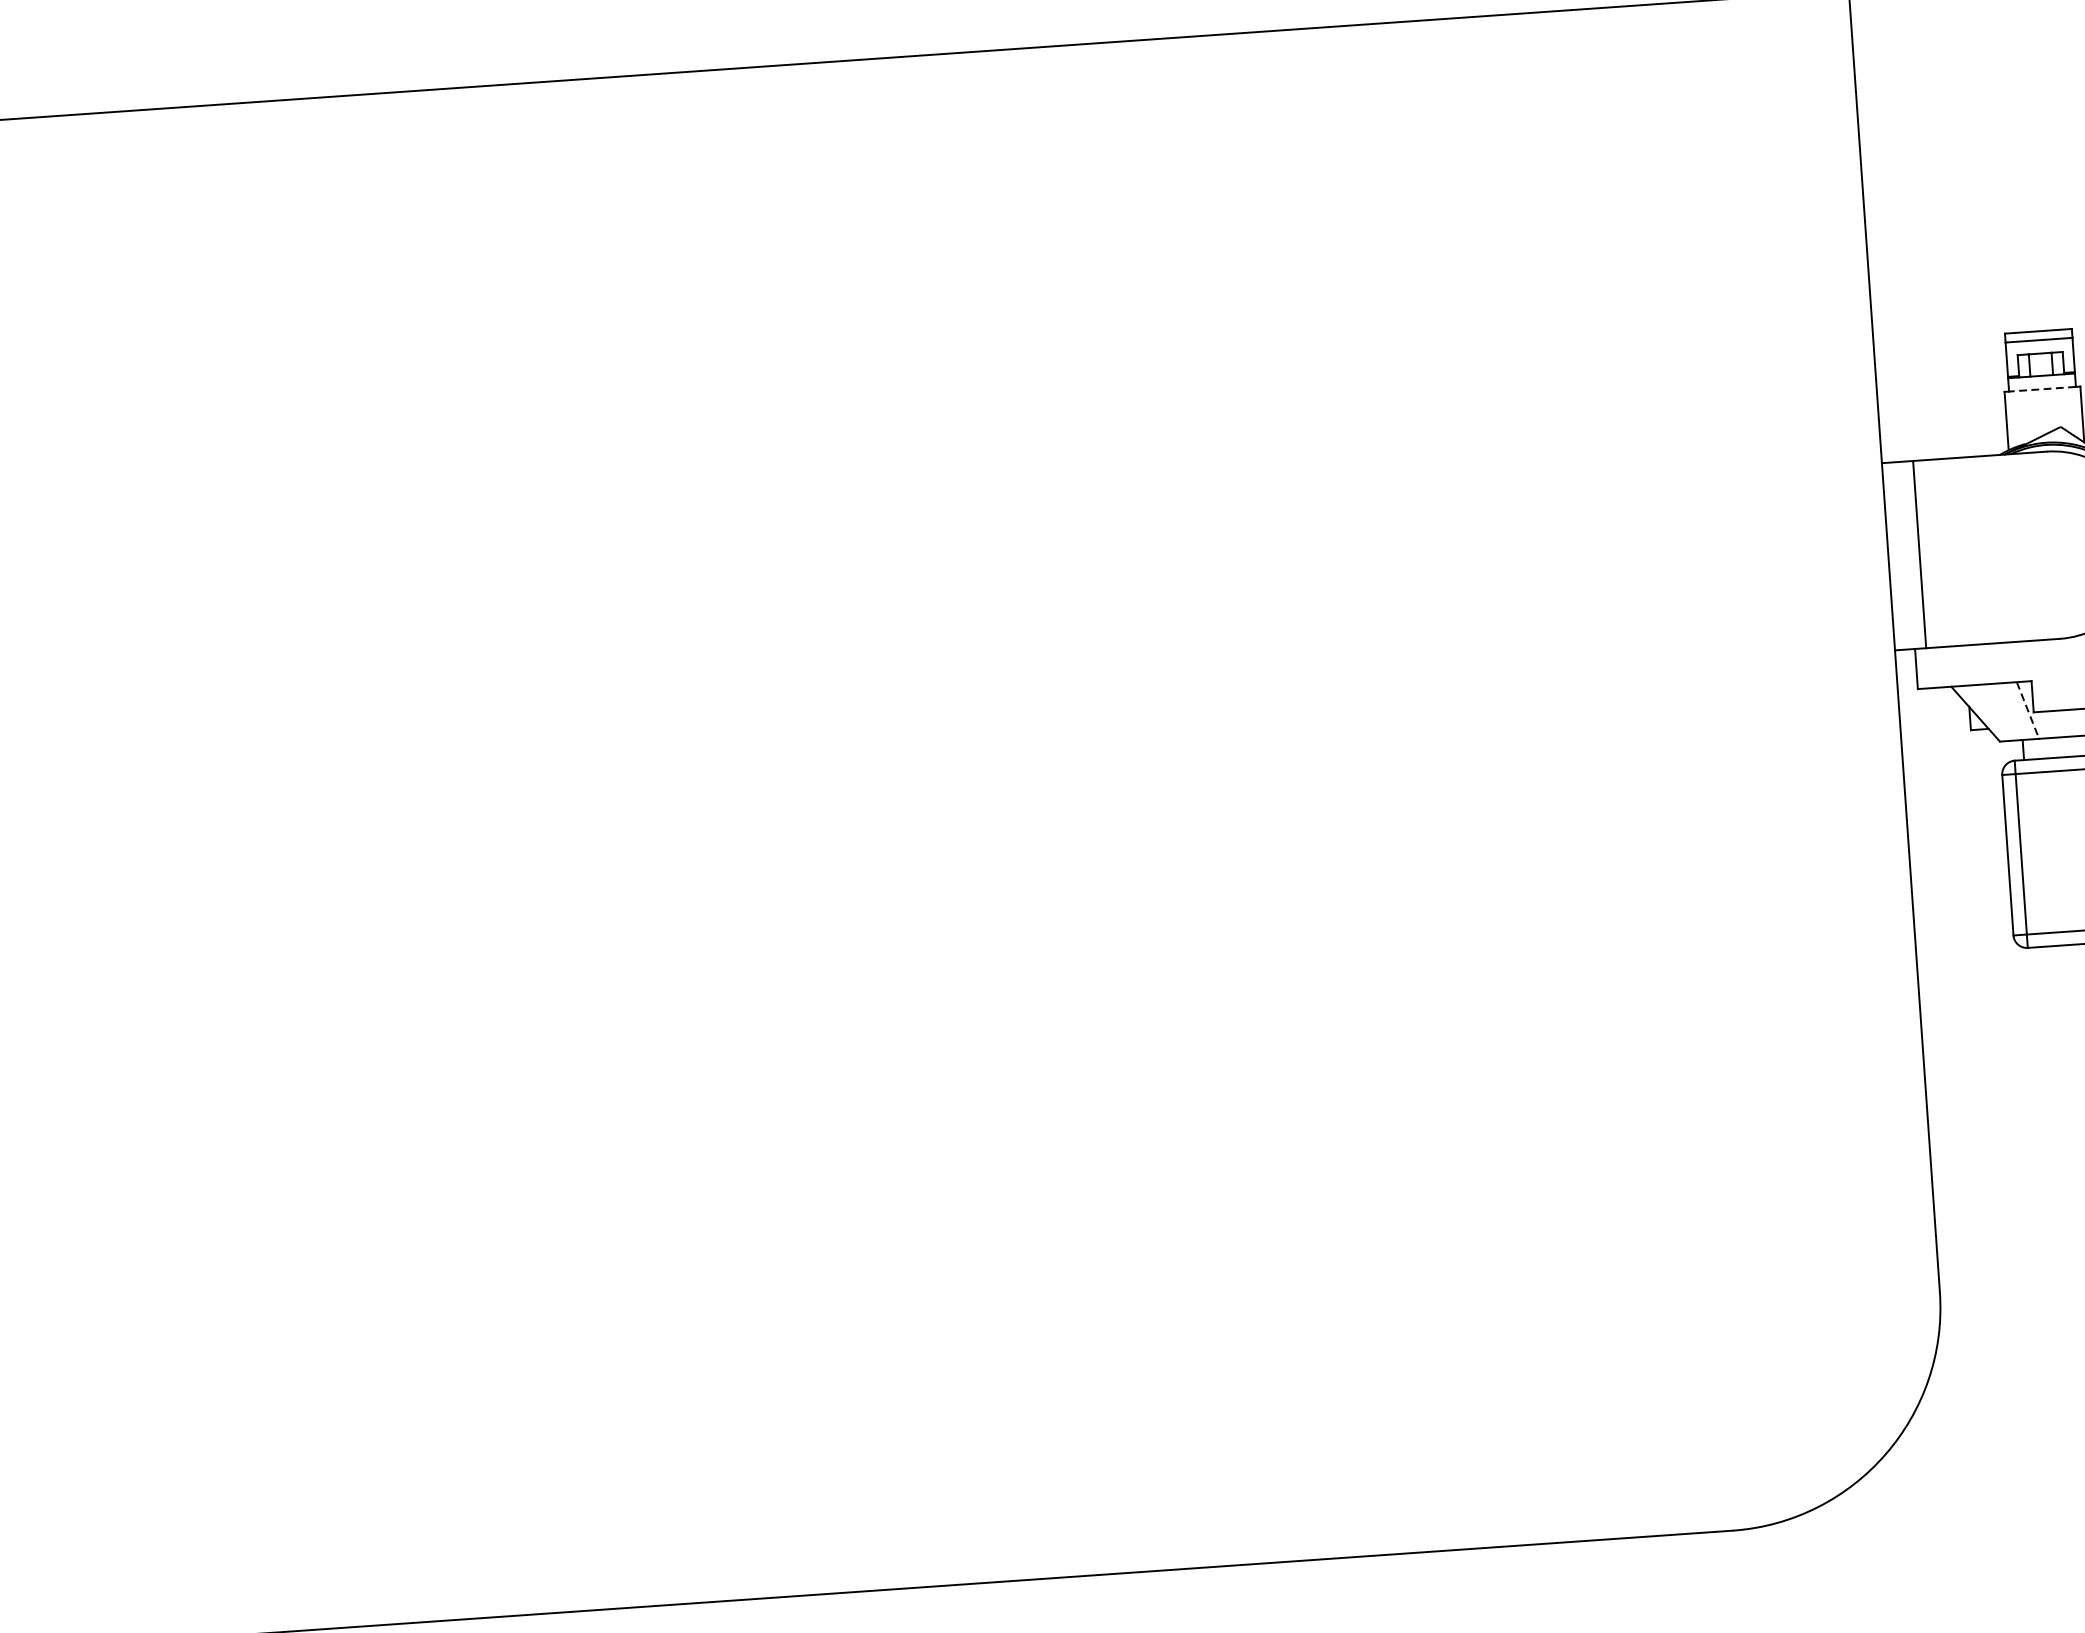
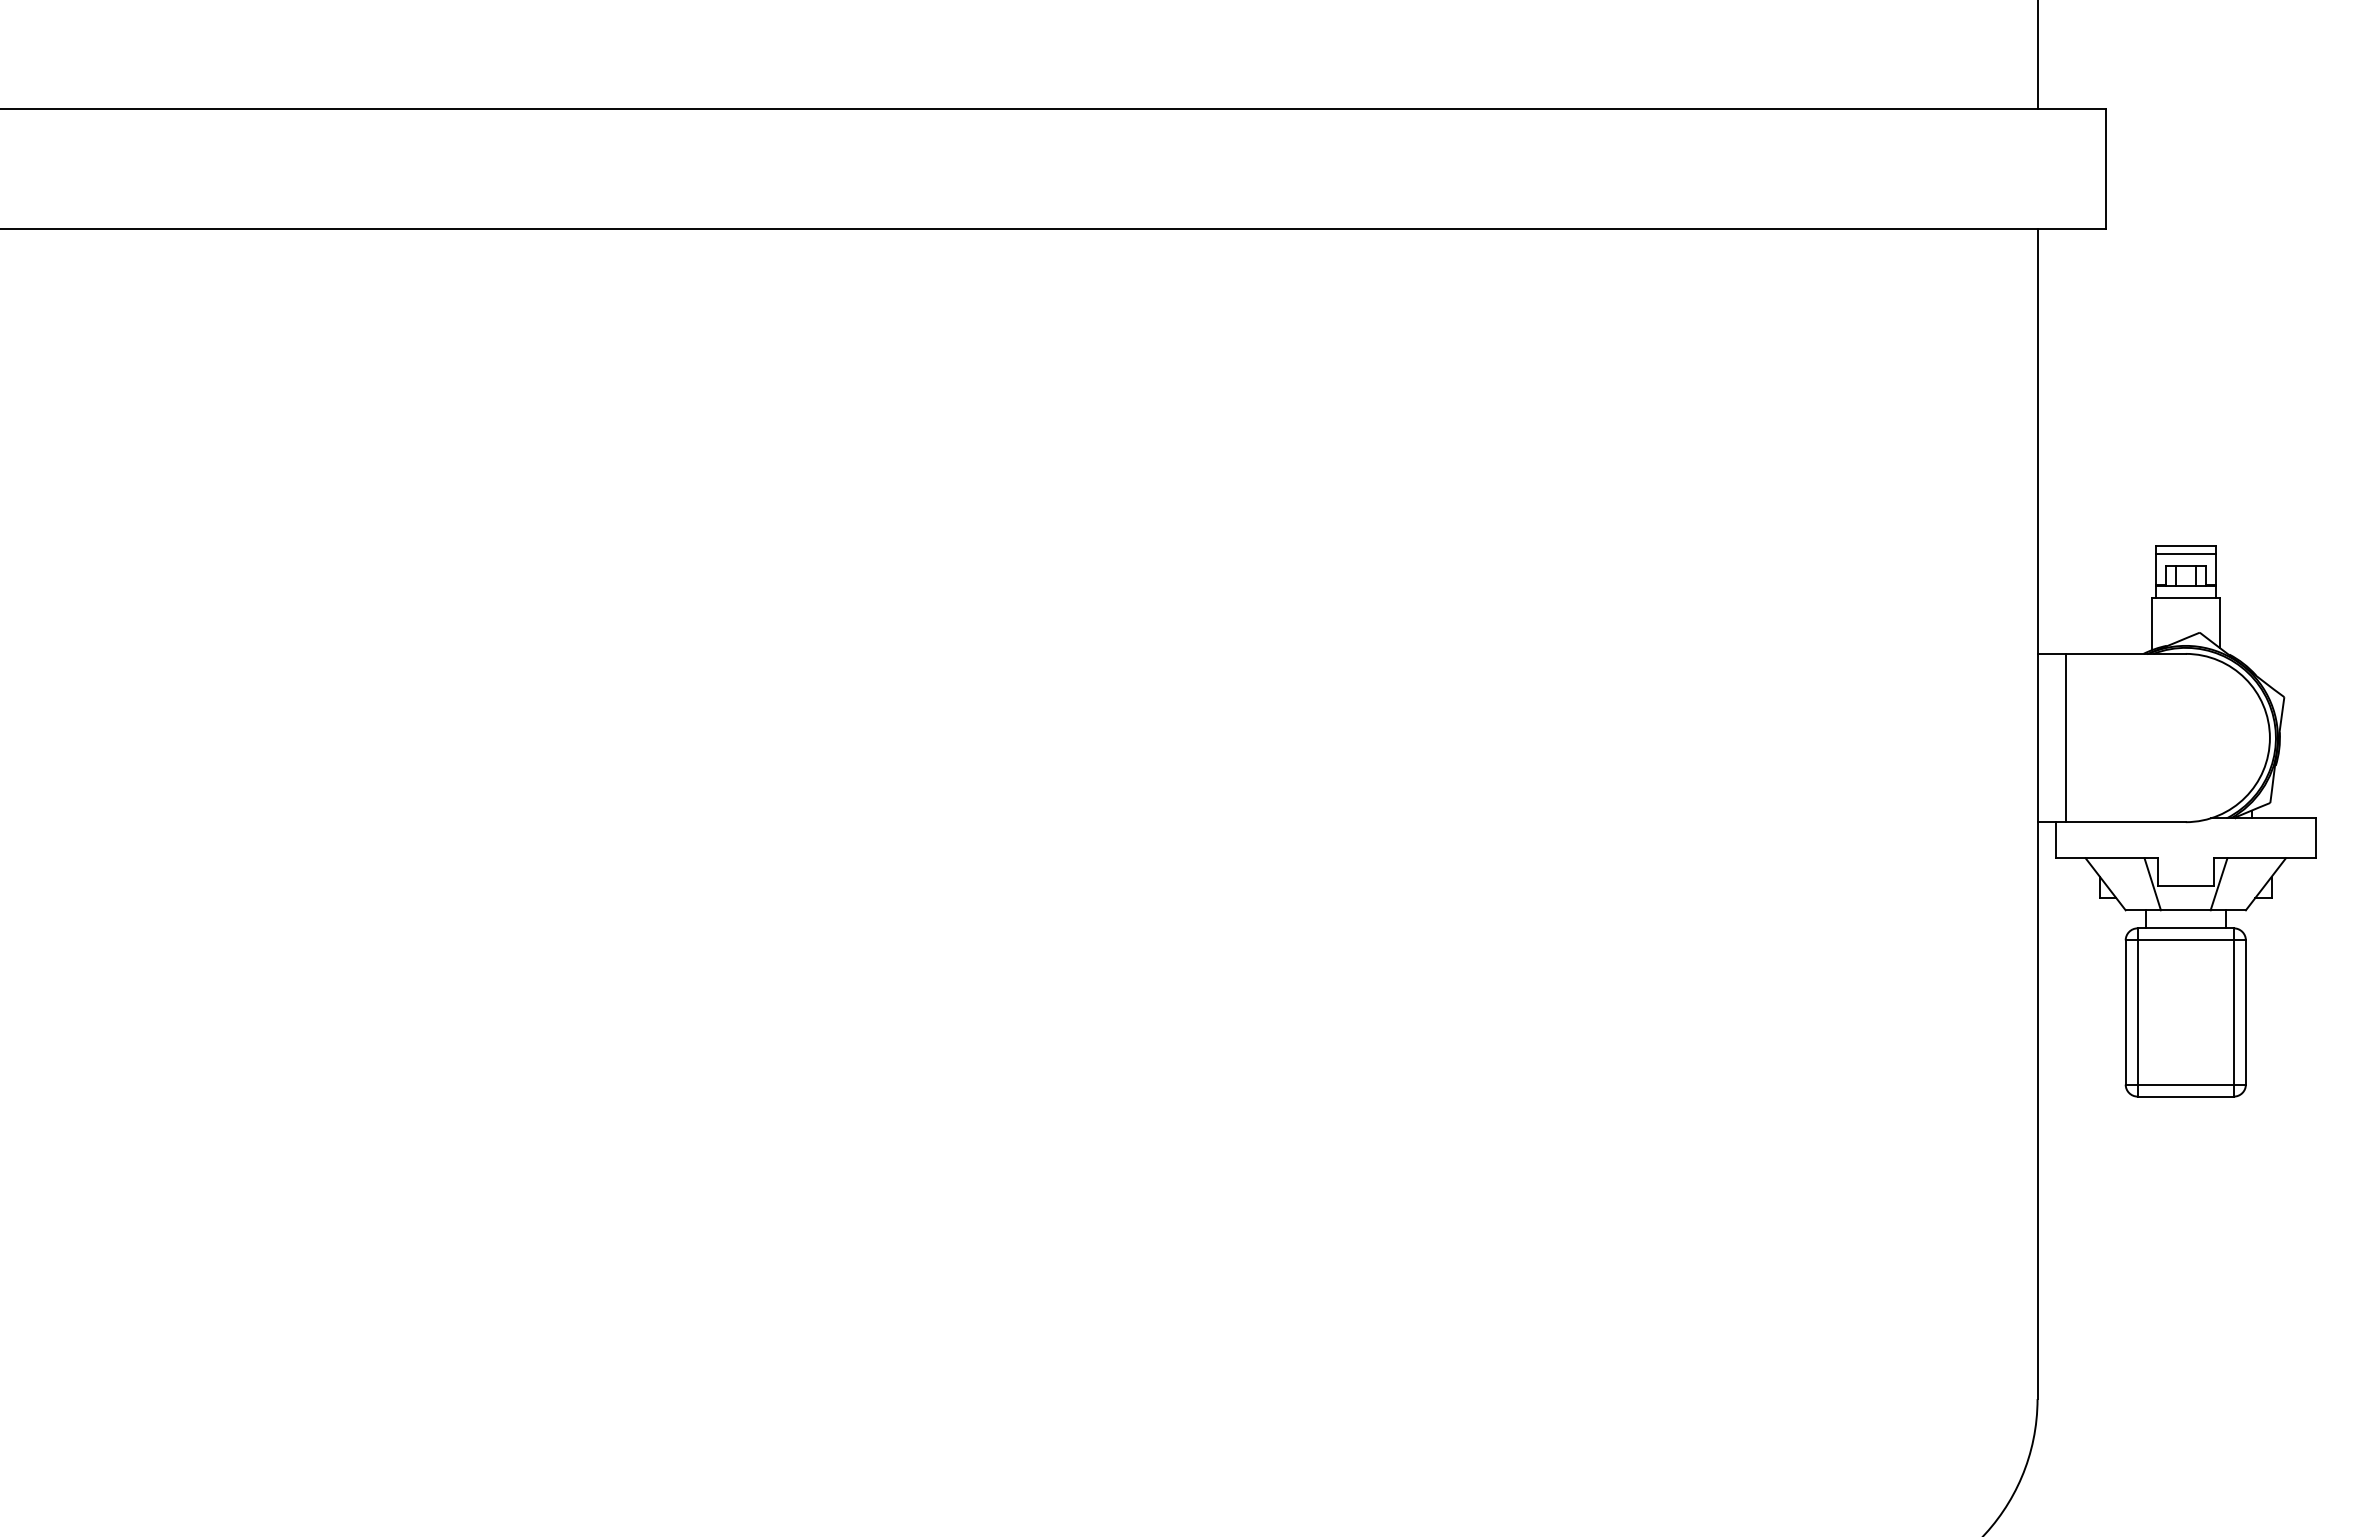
line: (2042, 388) -> (2185, 597), dashed -> solid
line: (2027, 710) -> (2152, 884), dashed -> solid

